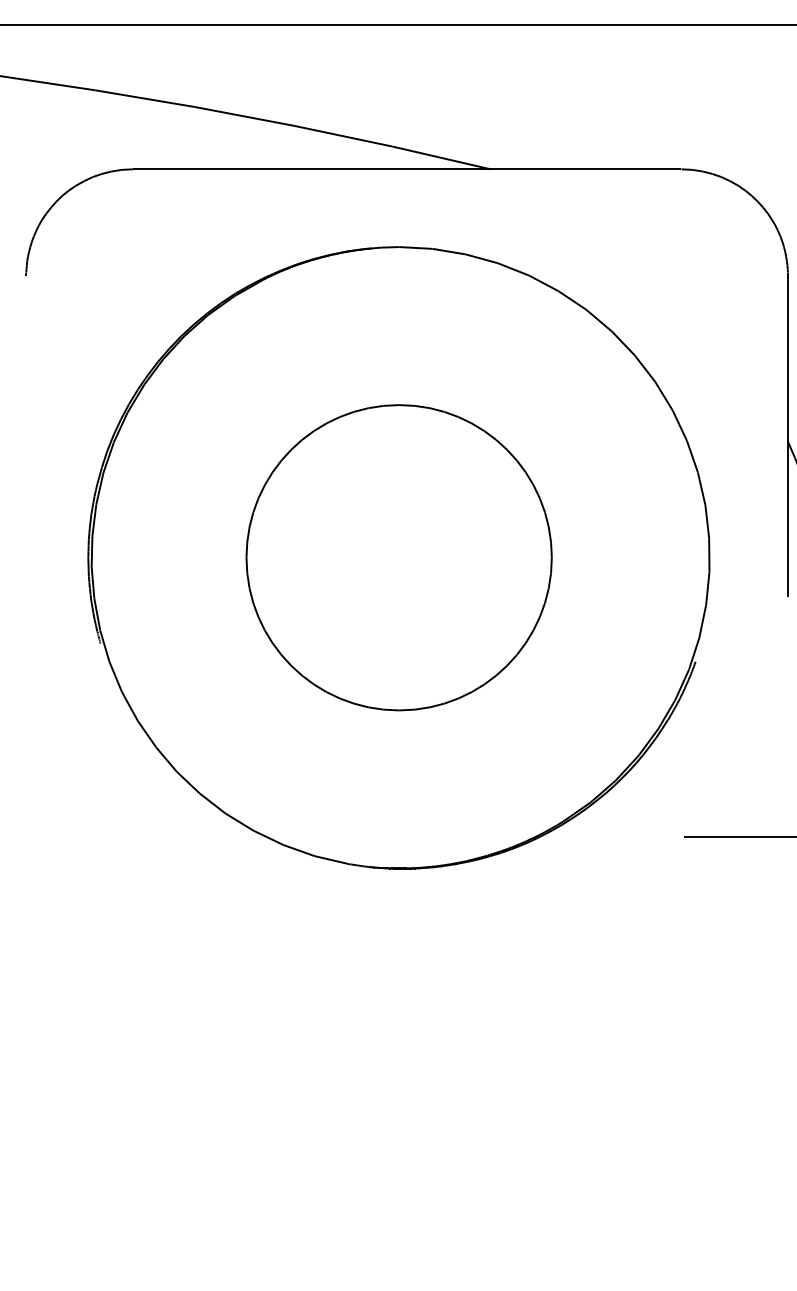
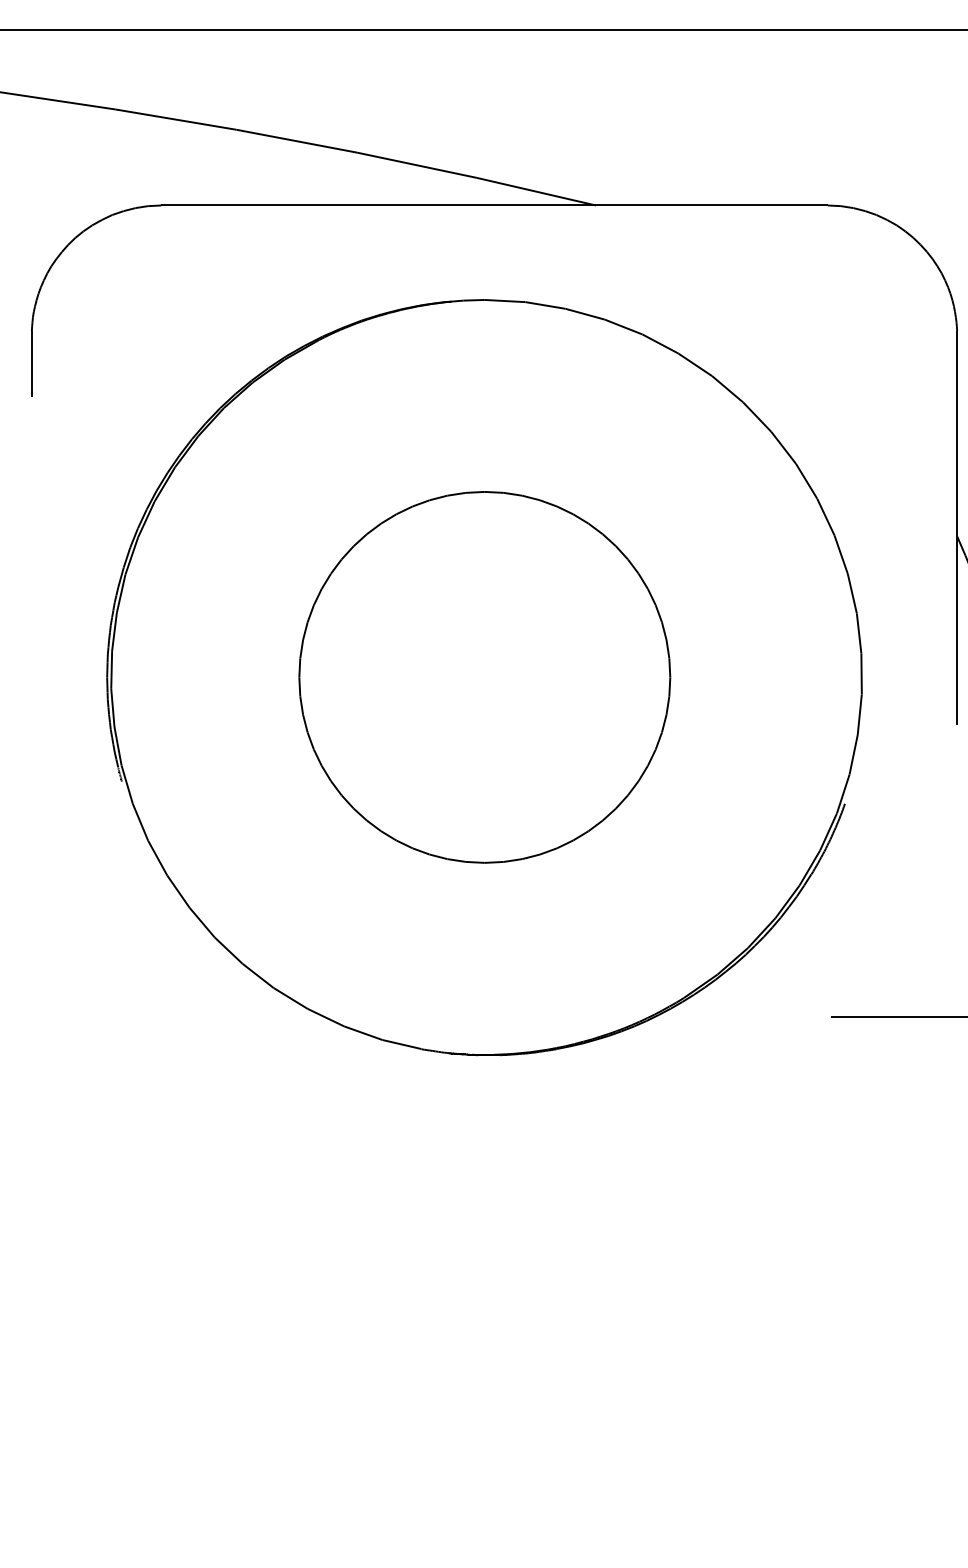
line: (26, 300) -> (32, 364), added

